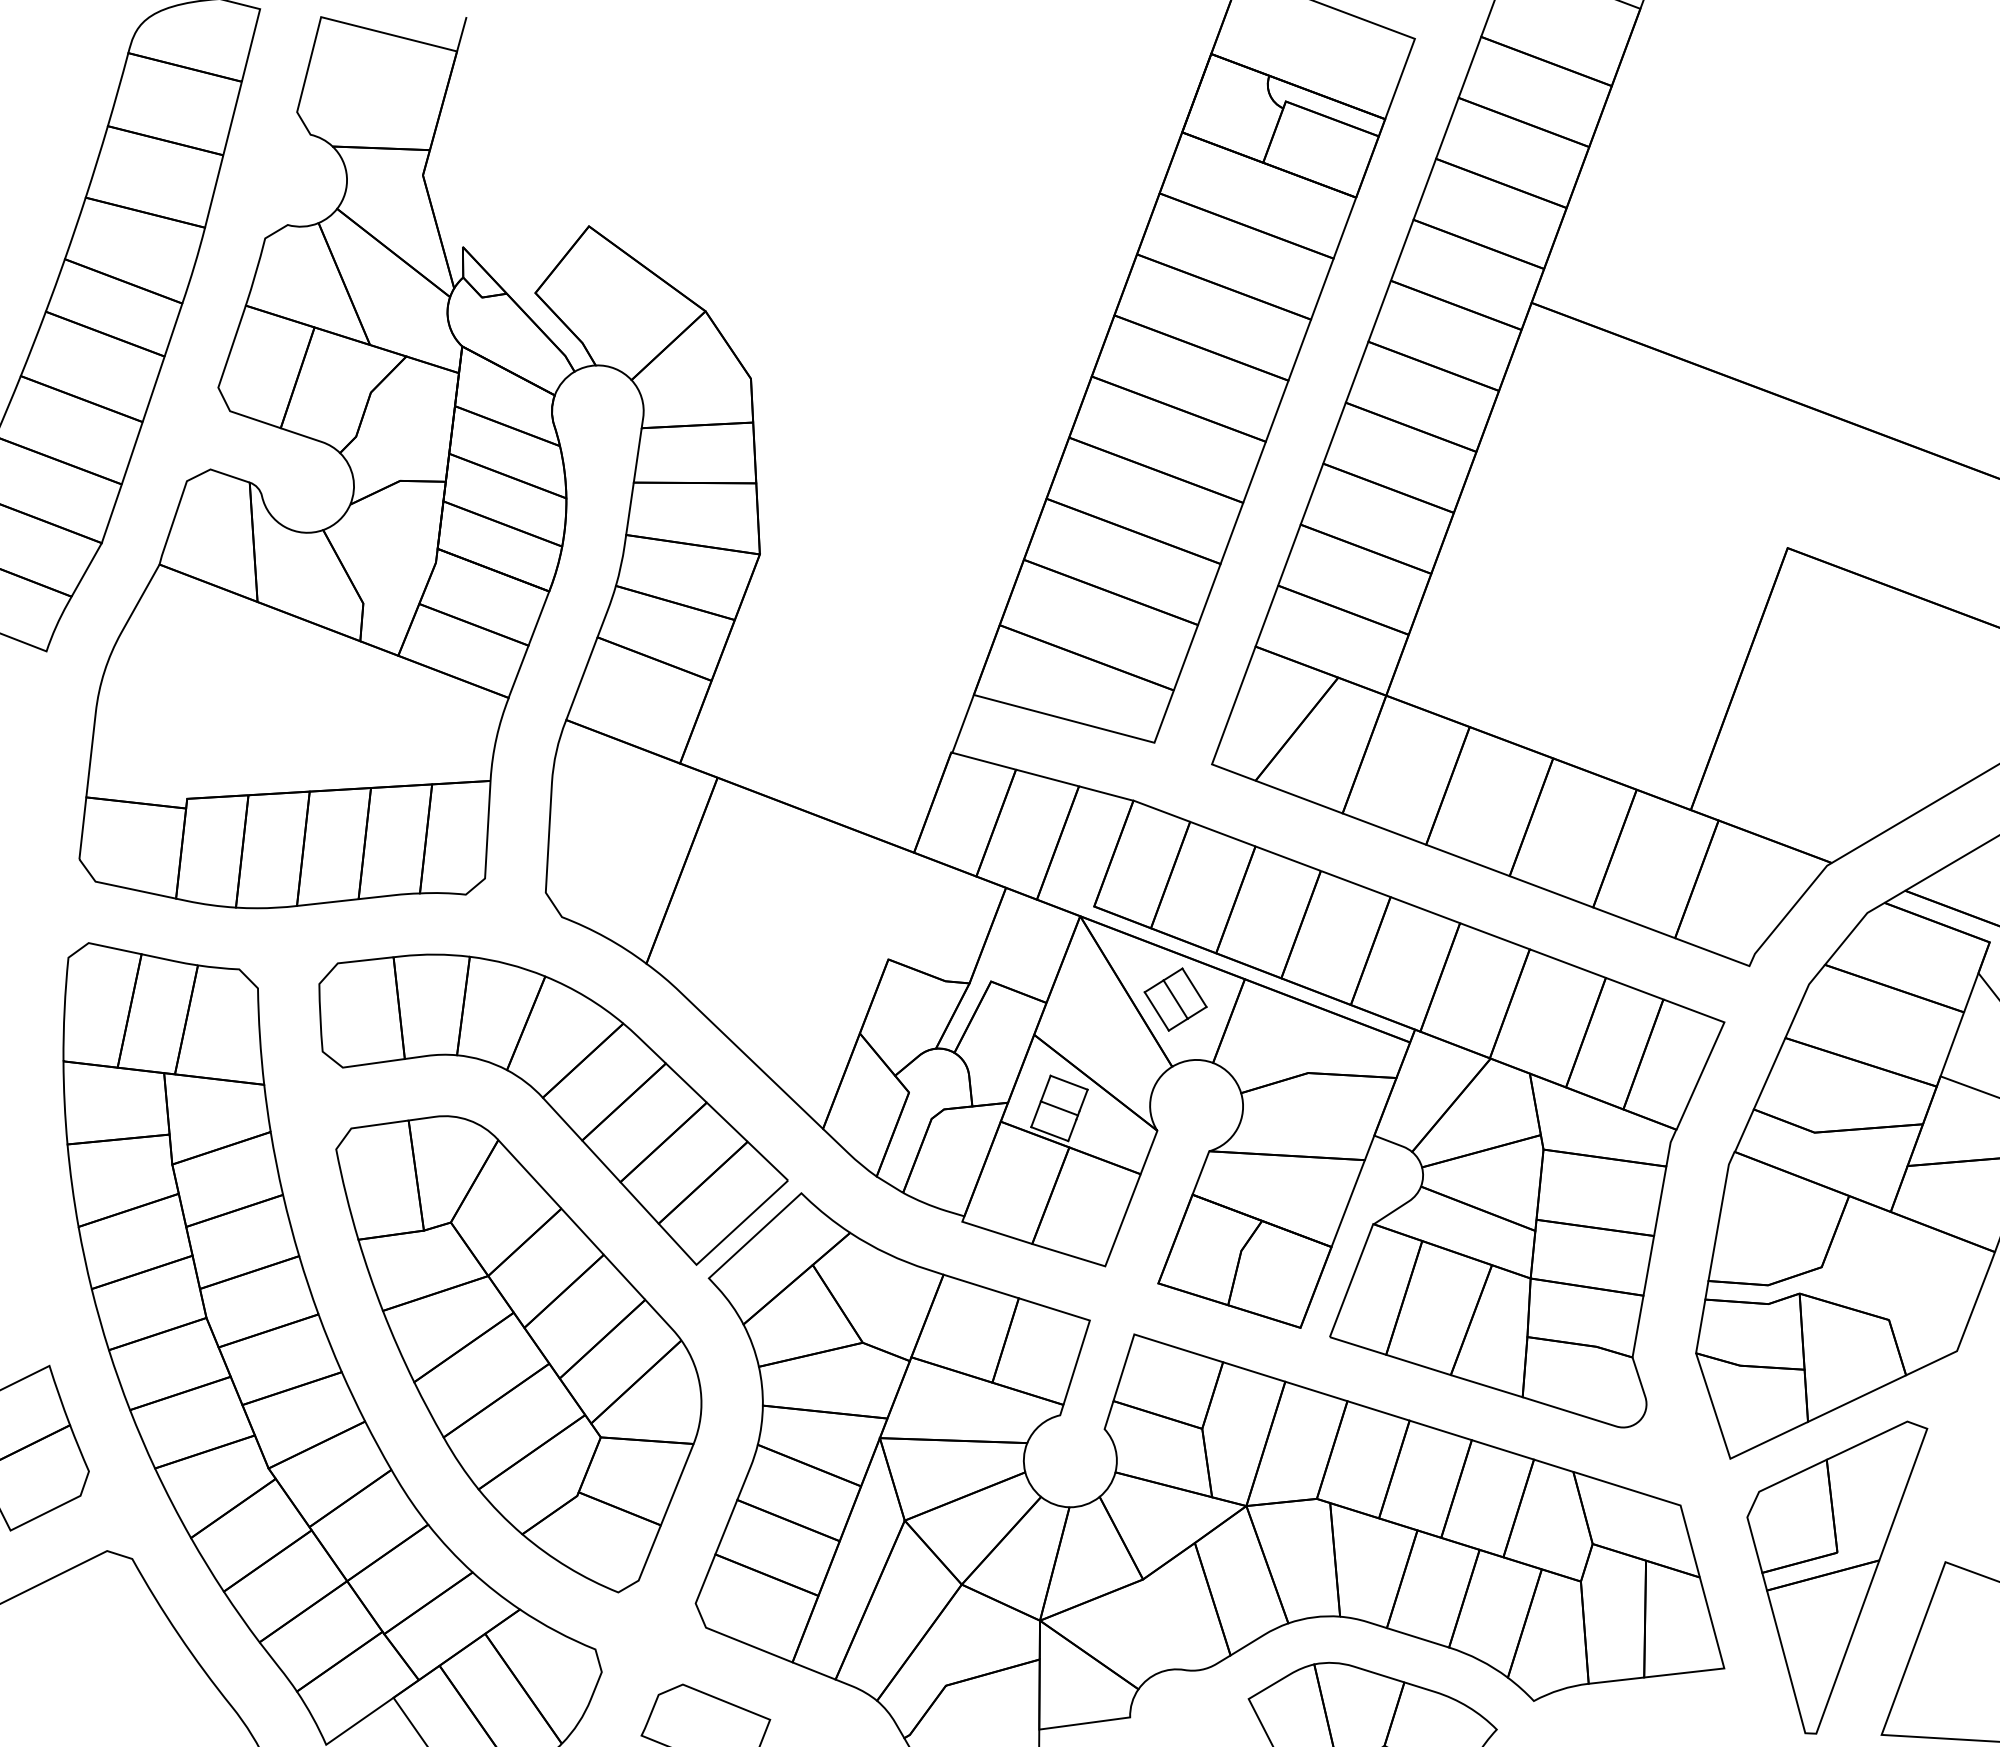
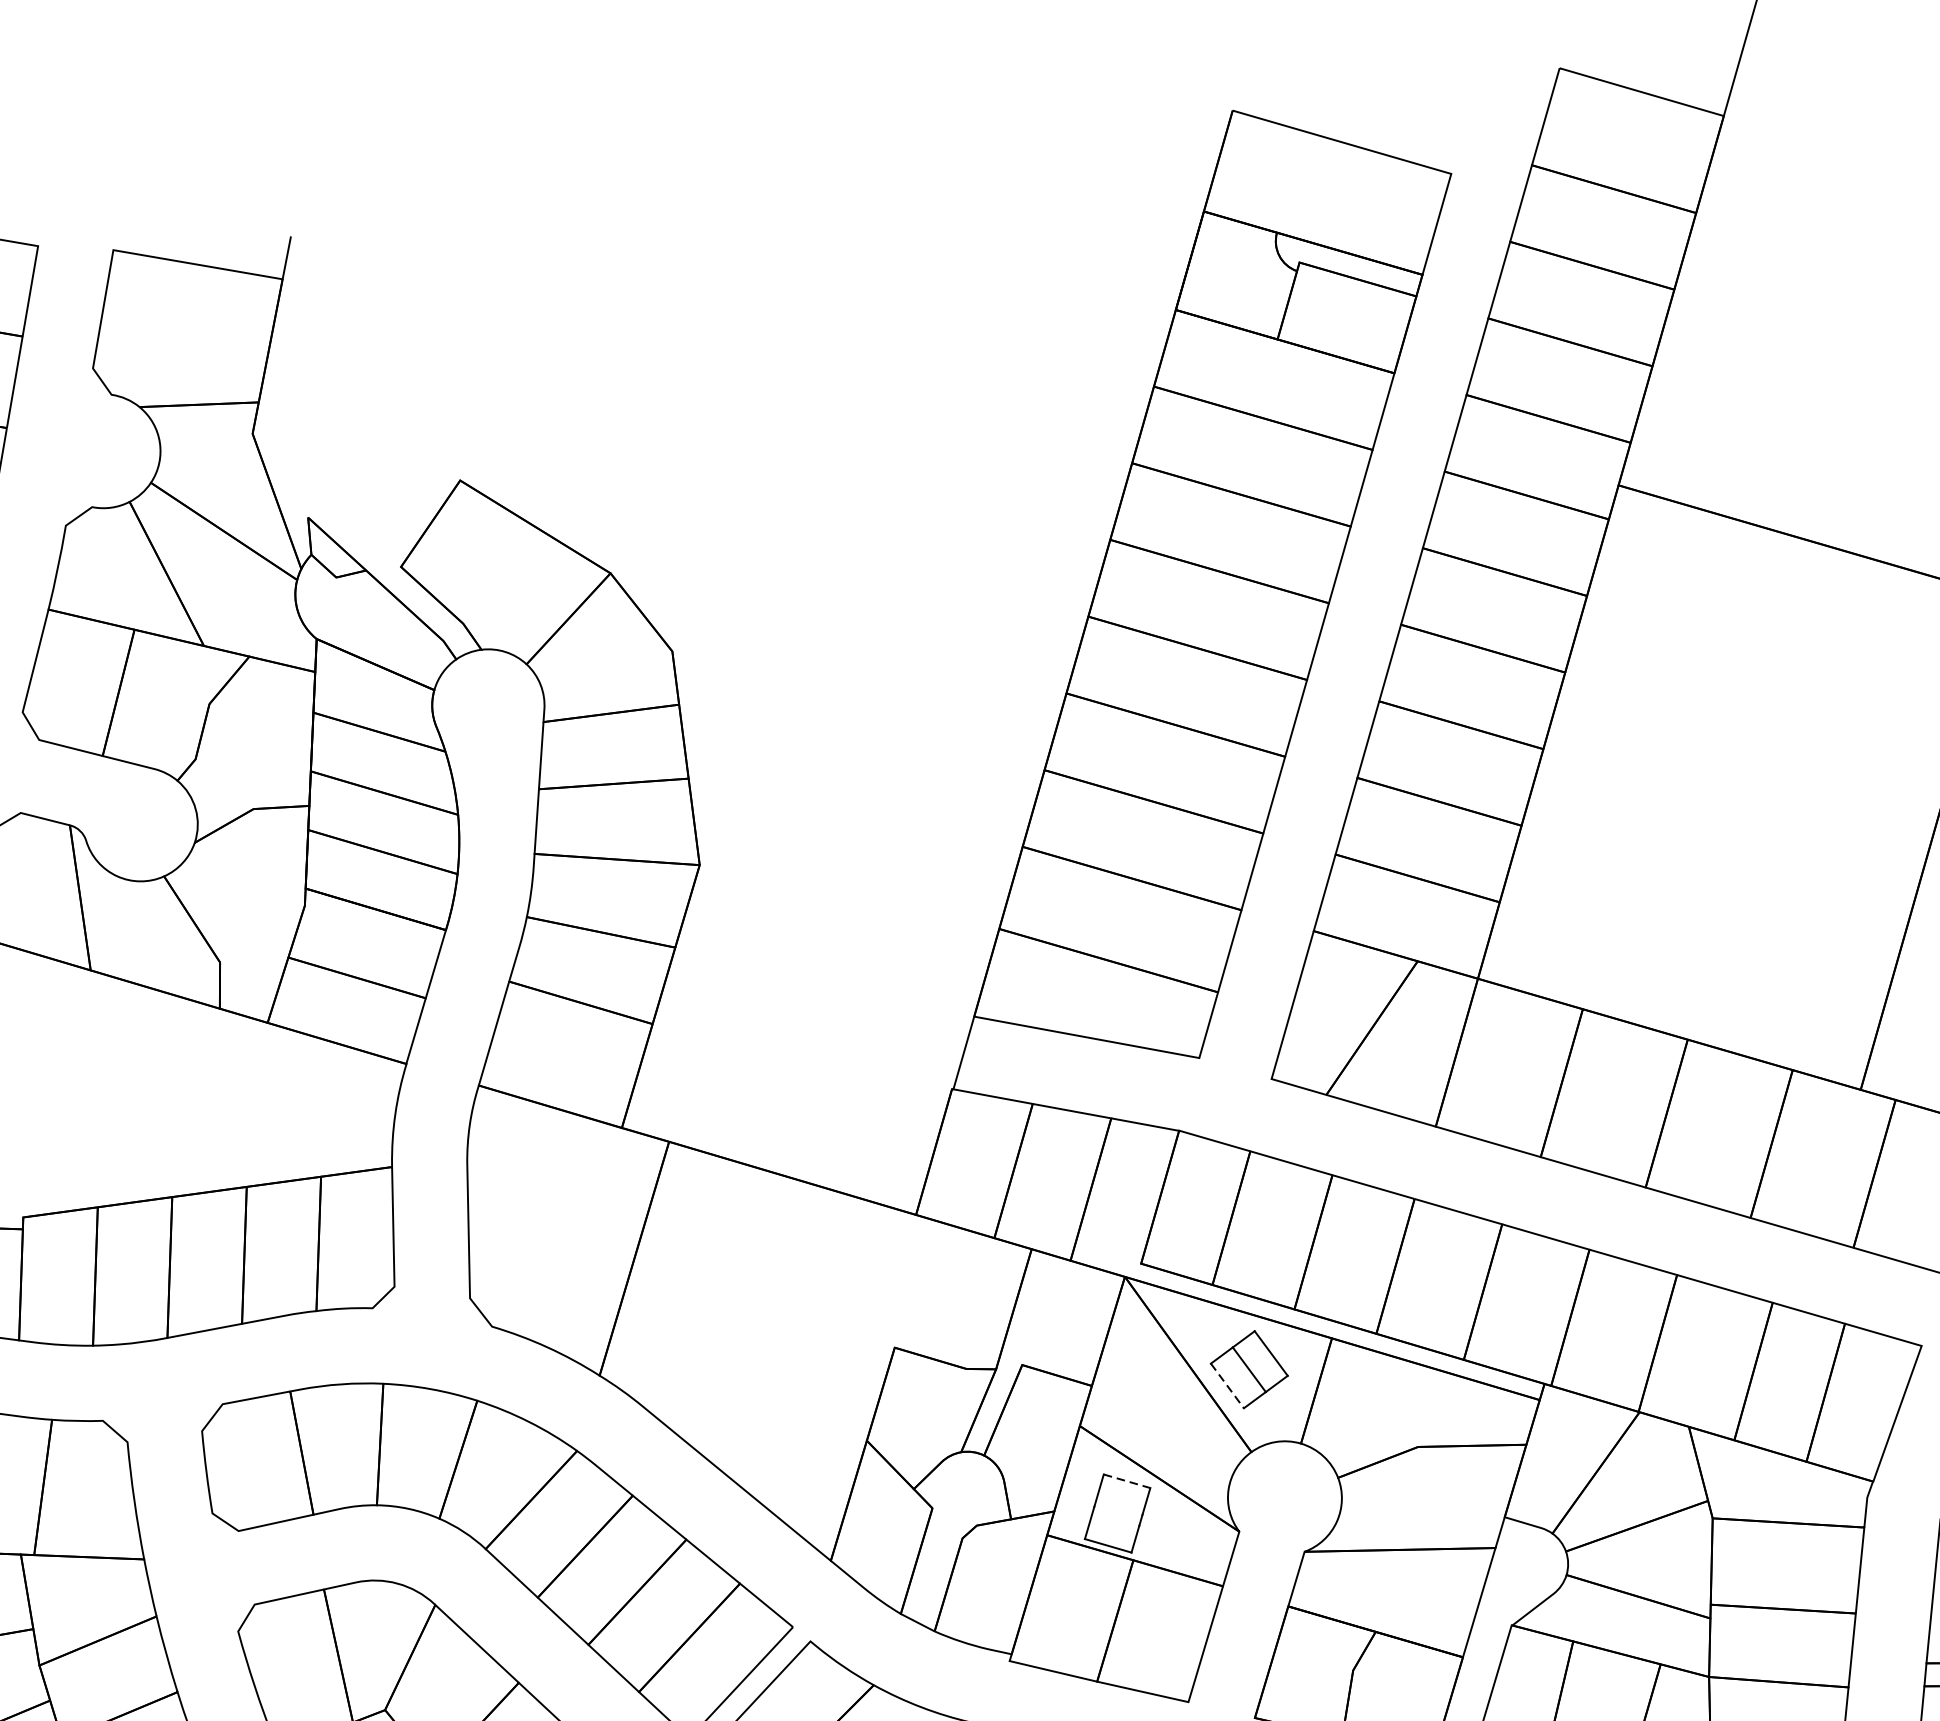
line: (1156, 1011) -> (1227, 1386), solid -> dashed
line: (1069, 1082) -> (1127, 1480), solid -> dashed
line: (1058, 1108) -> (1116, 1513), removed

